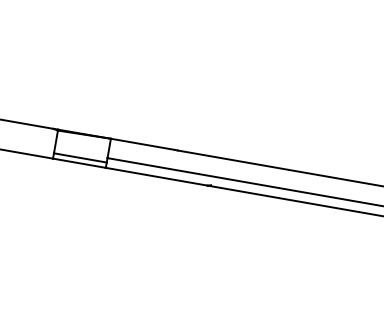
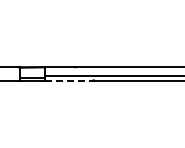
line: (156, 176) -> (68, 80), solid -> dashed

